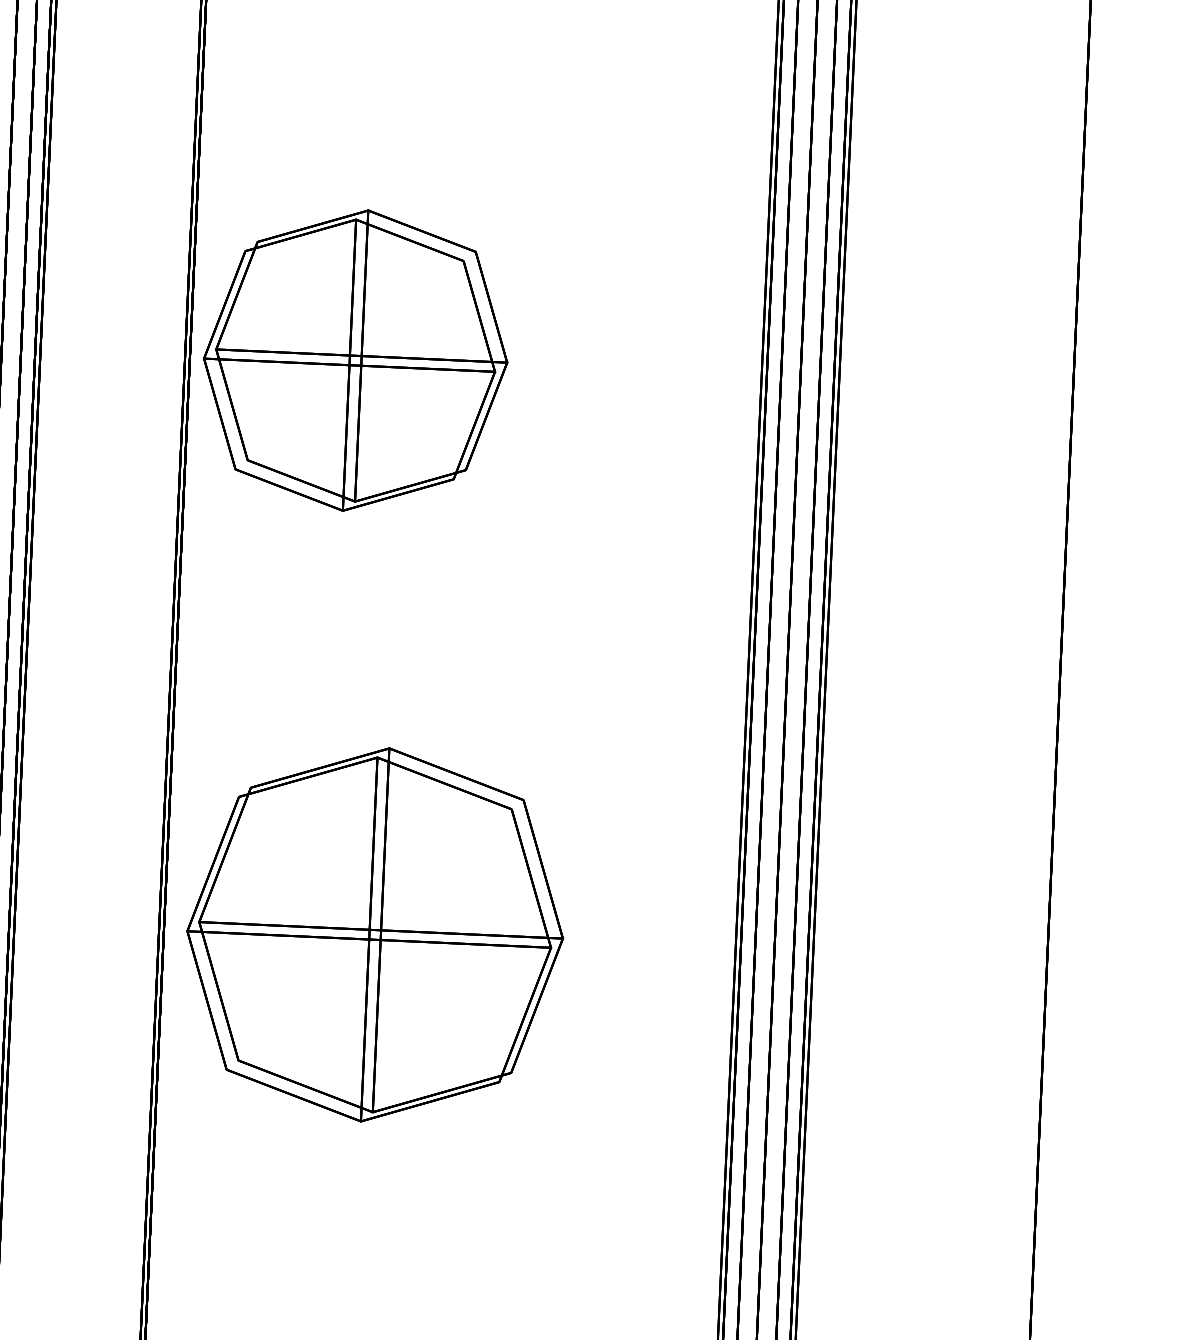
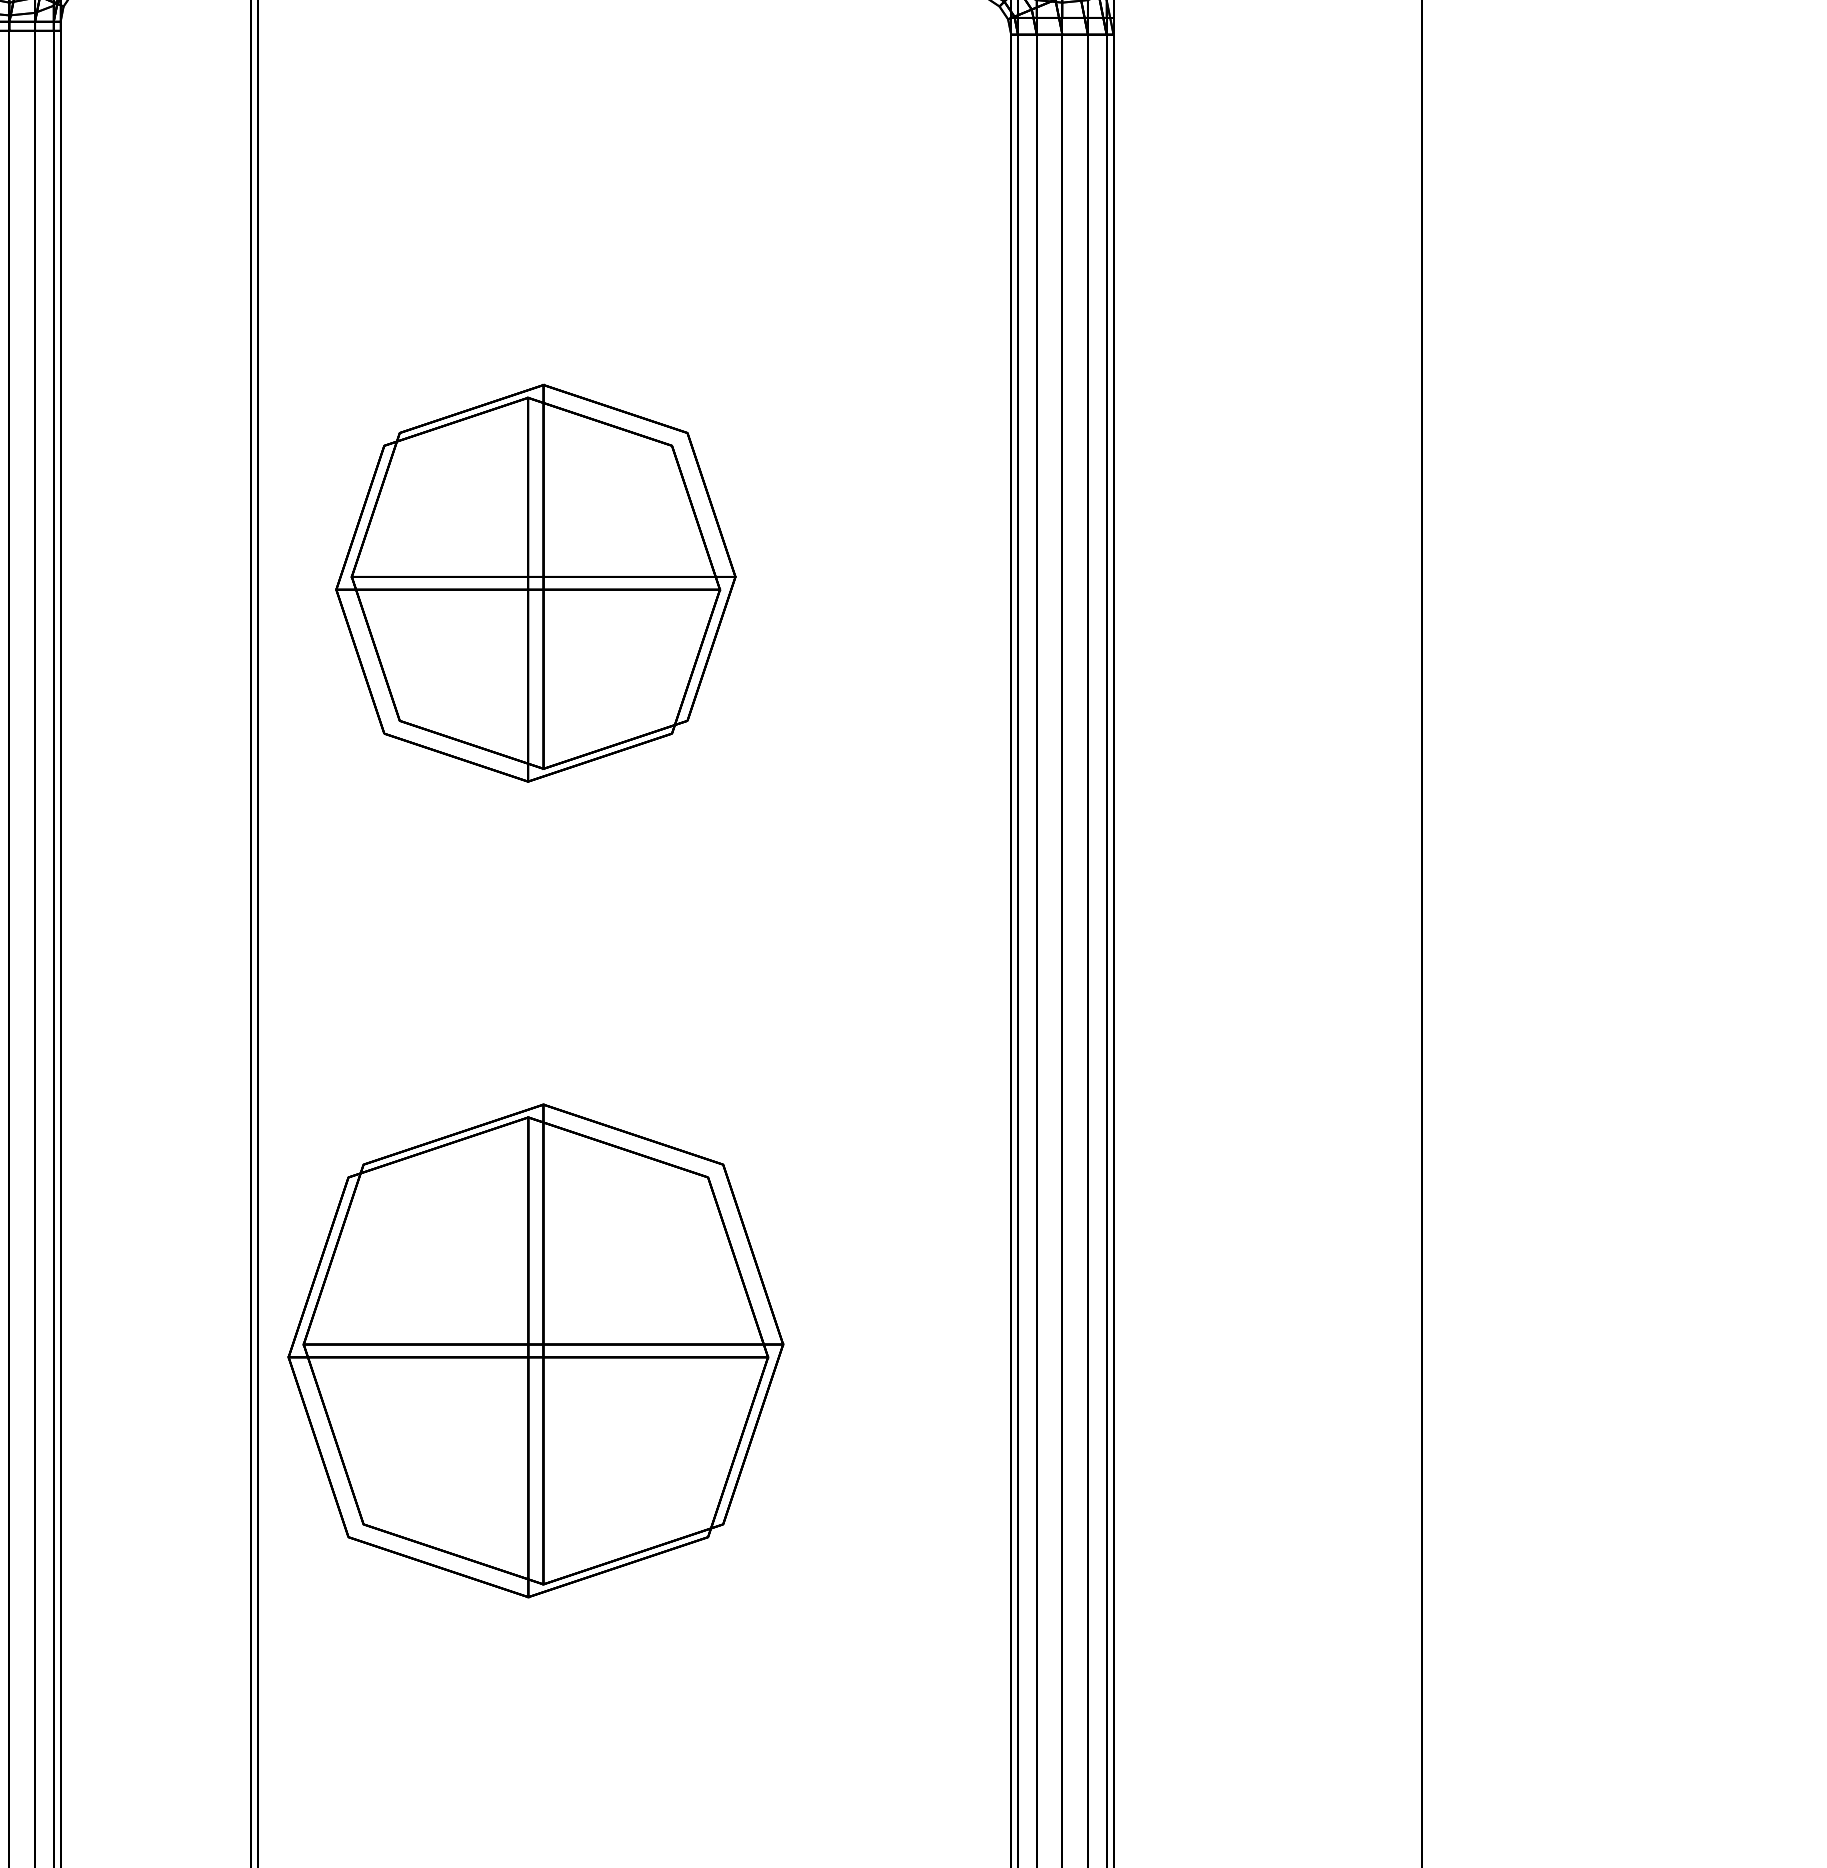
part: (355, 360) -> (535, 582), moved

